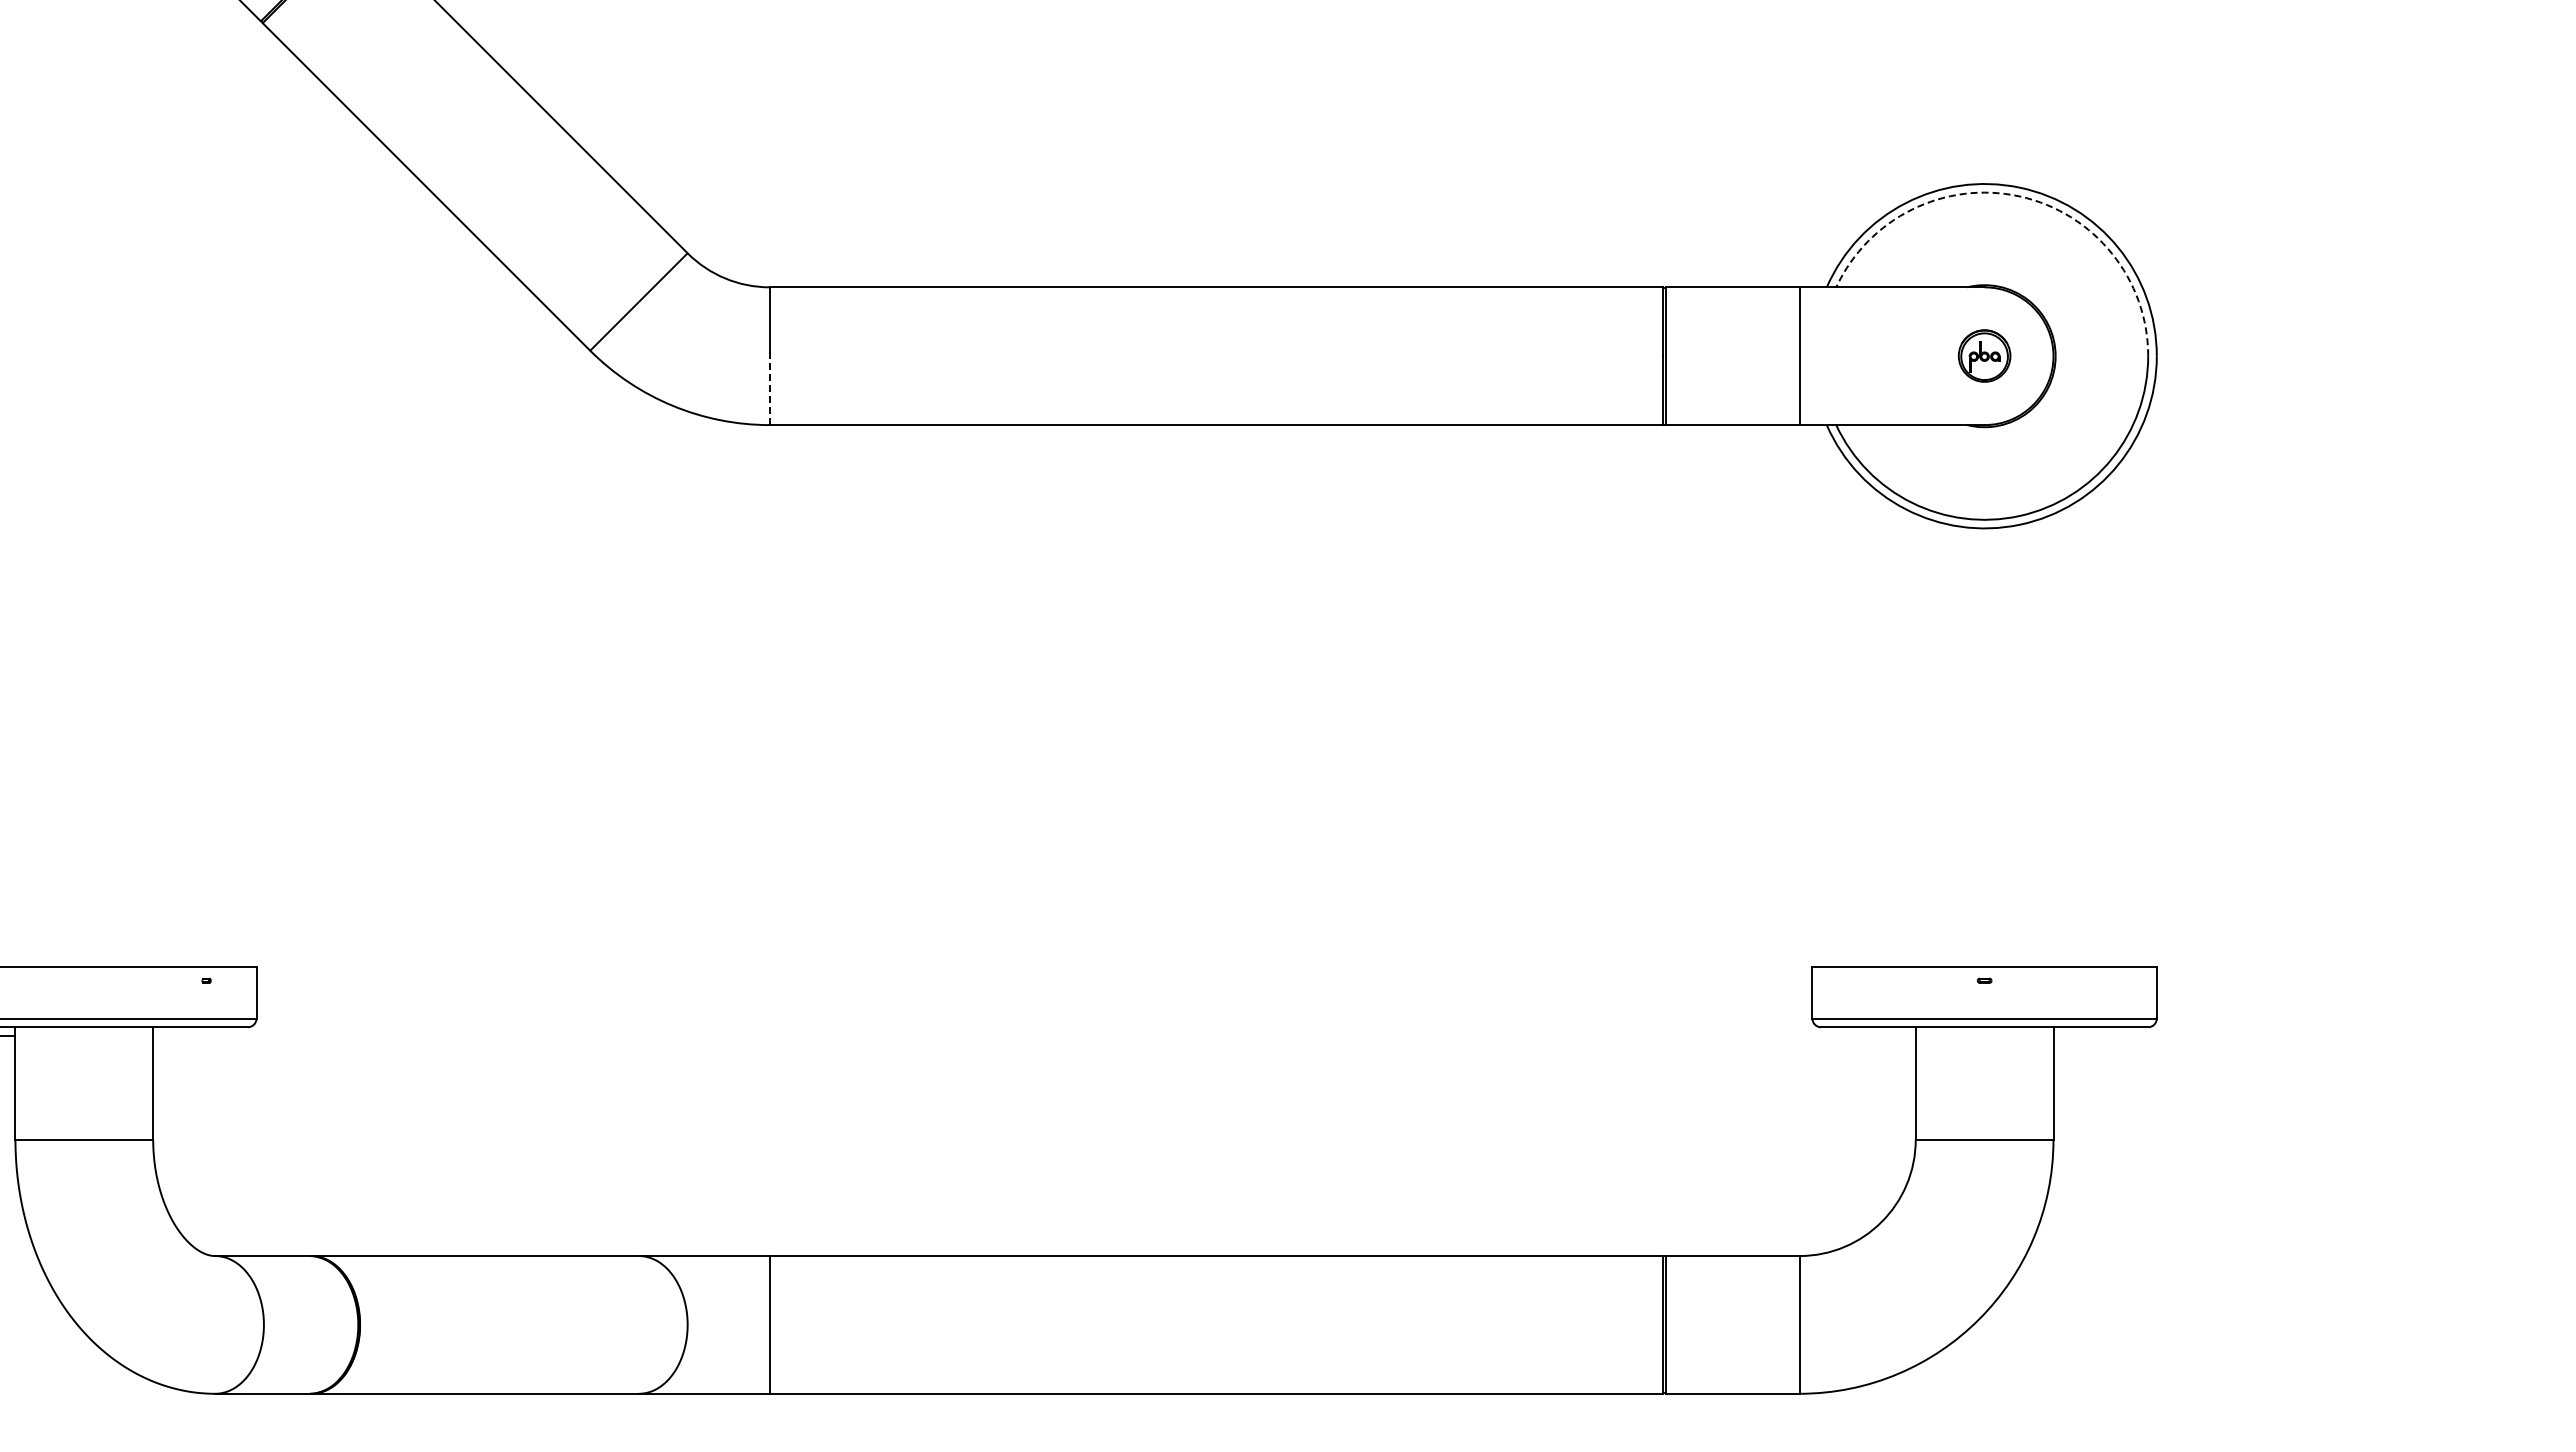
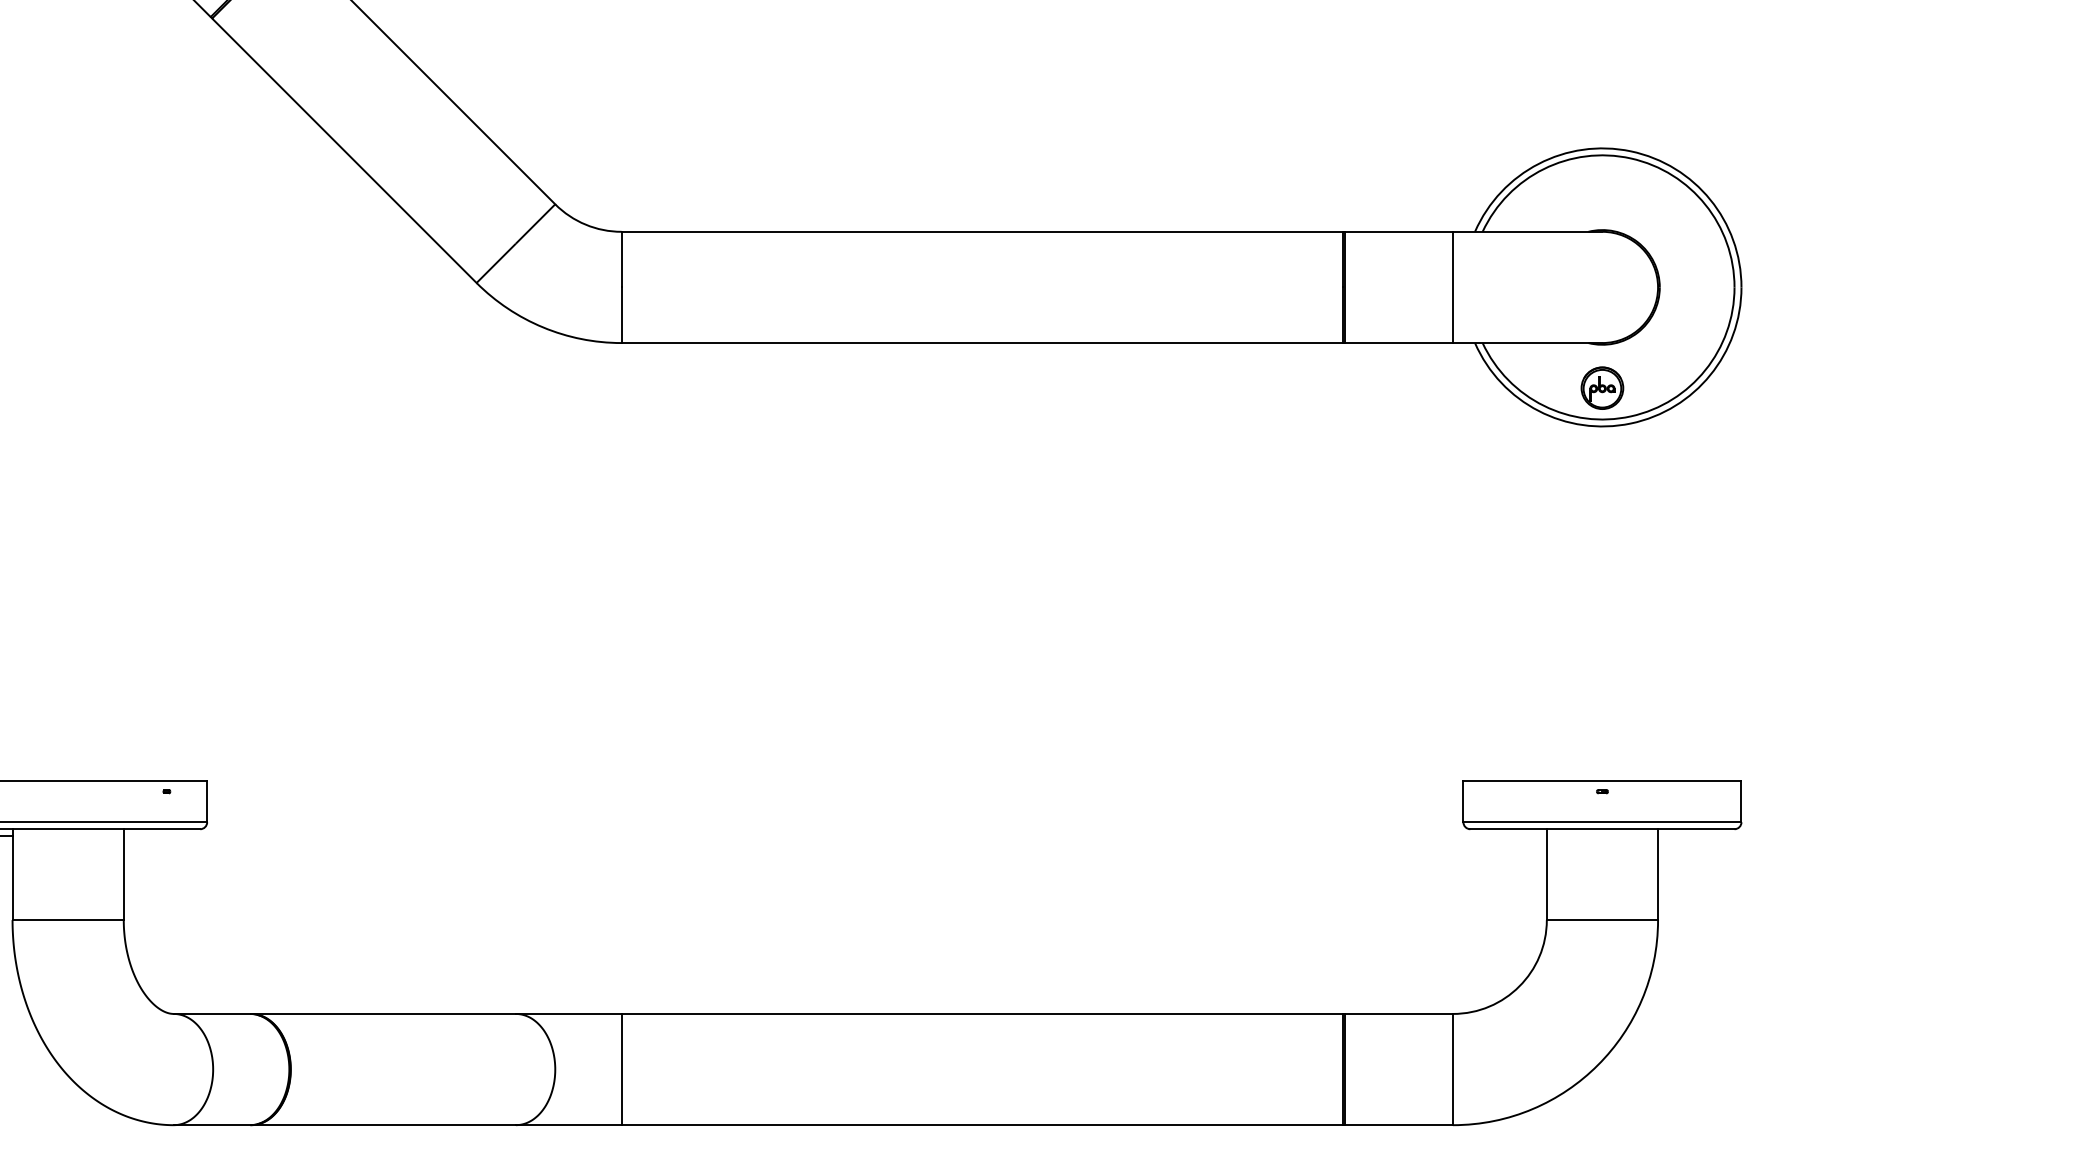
arc: (2019, 196) -> (1630, 158), dashed -> solid
part: (1984, 355) -> (1602, 387), moved
line: (769, 390) -> (621, 315), dashed -> solid

